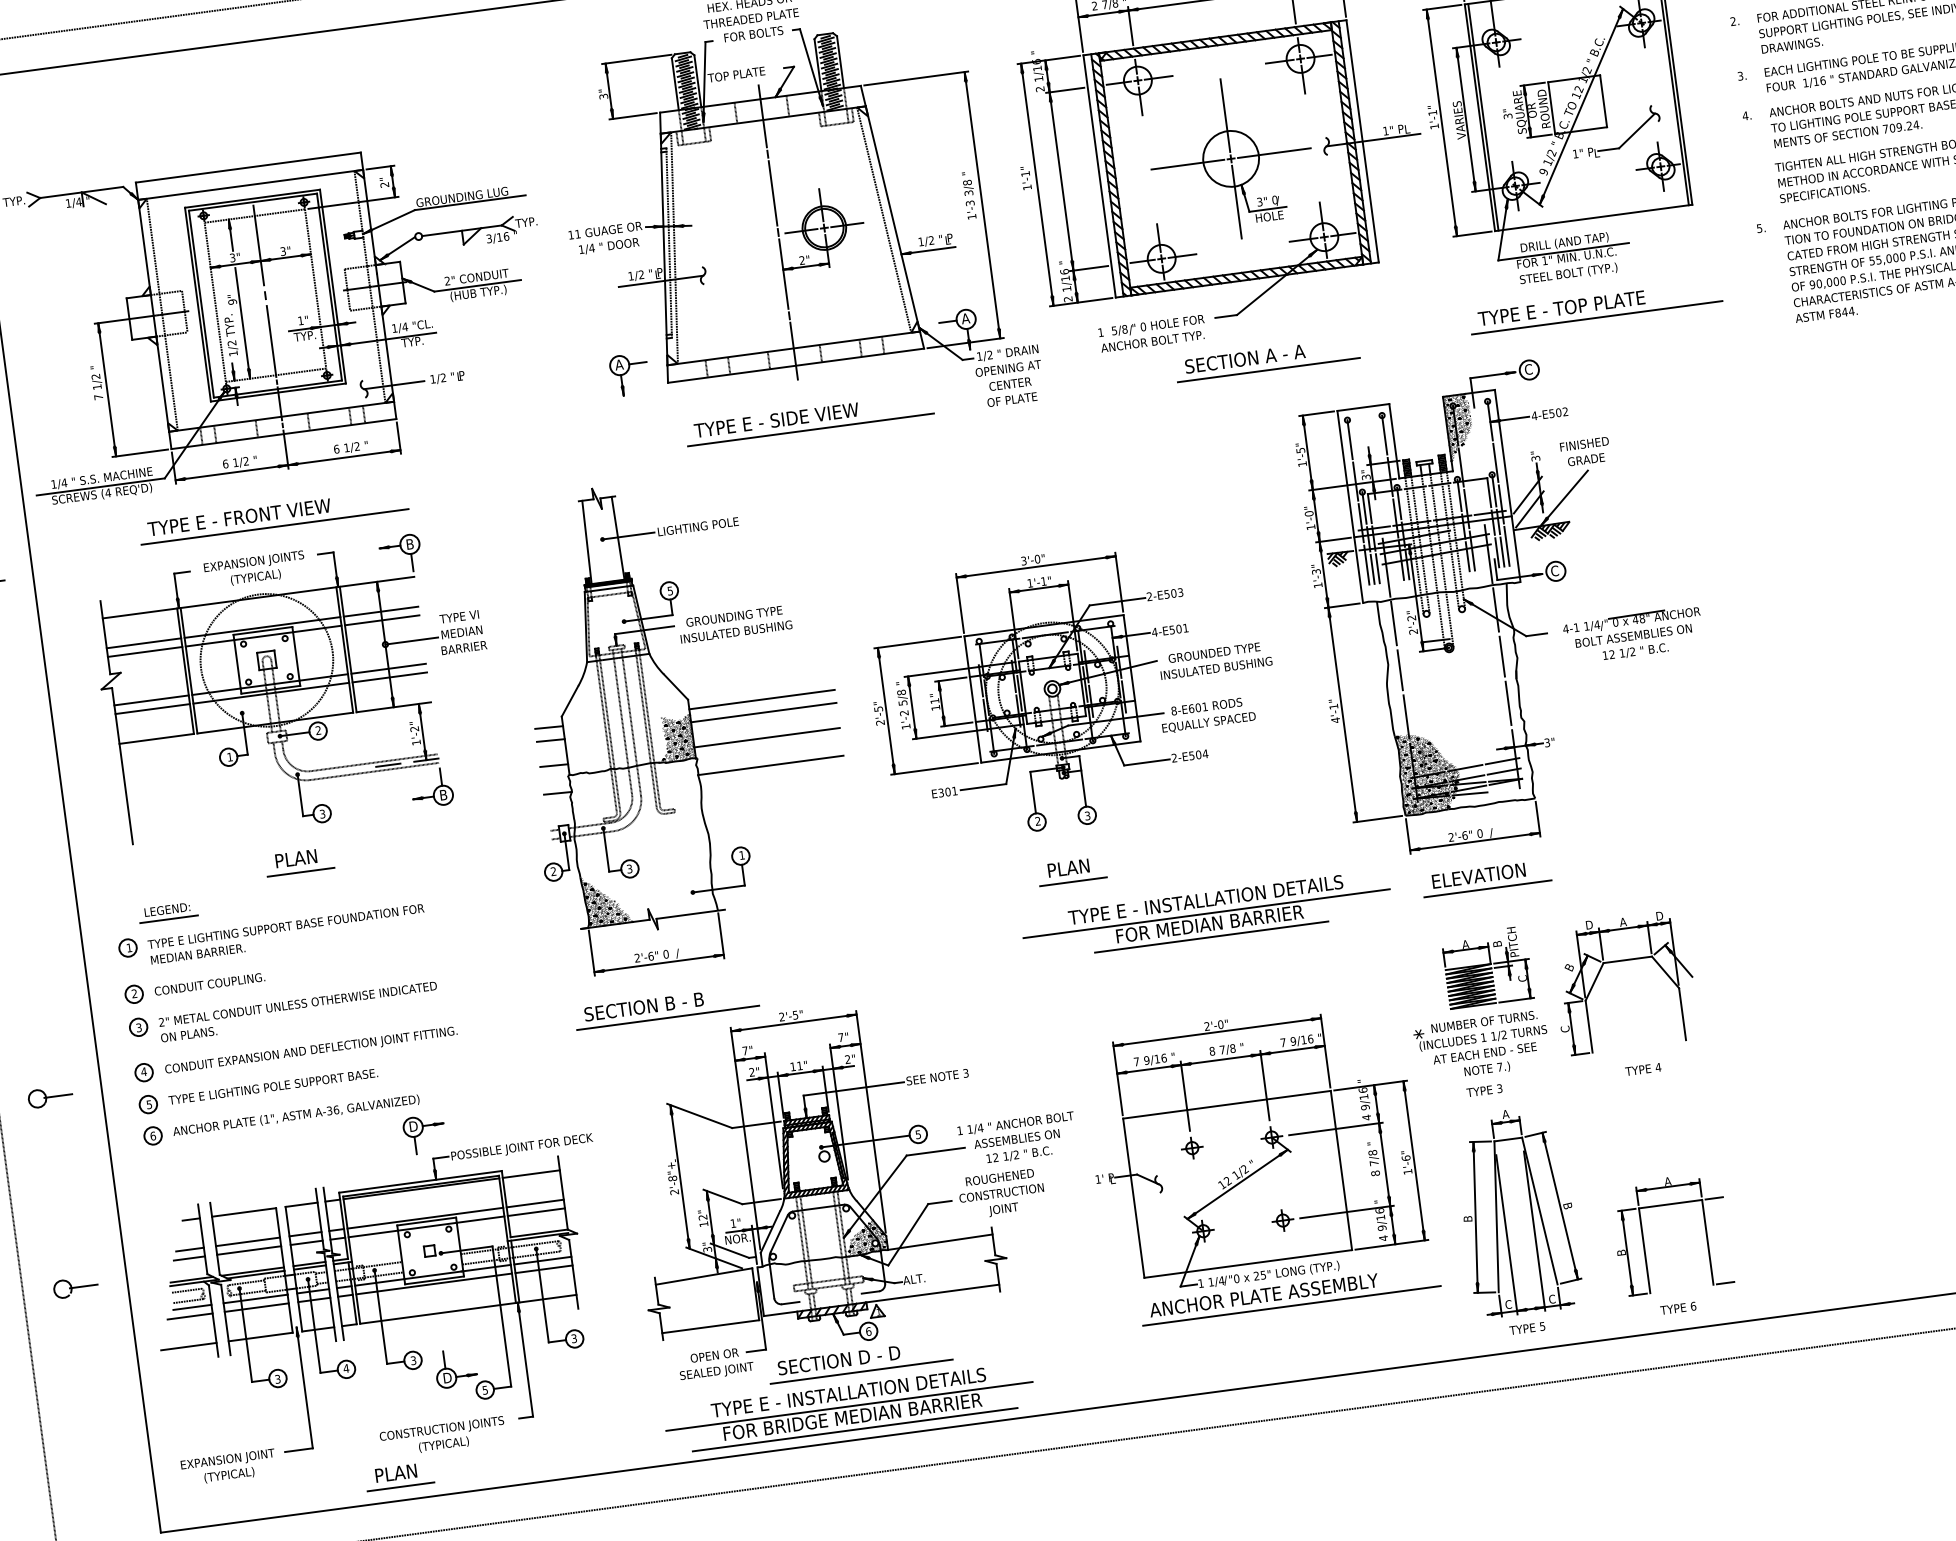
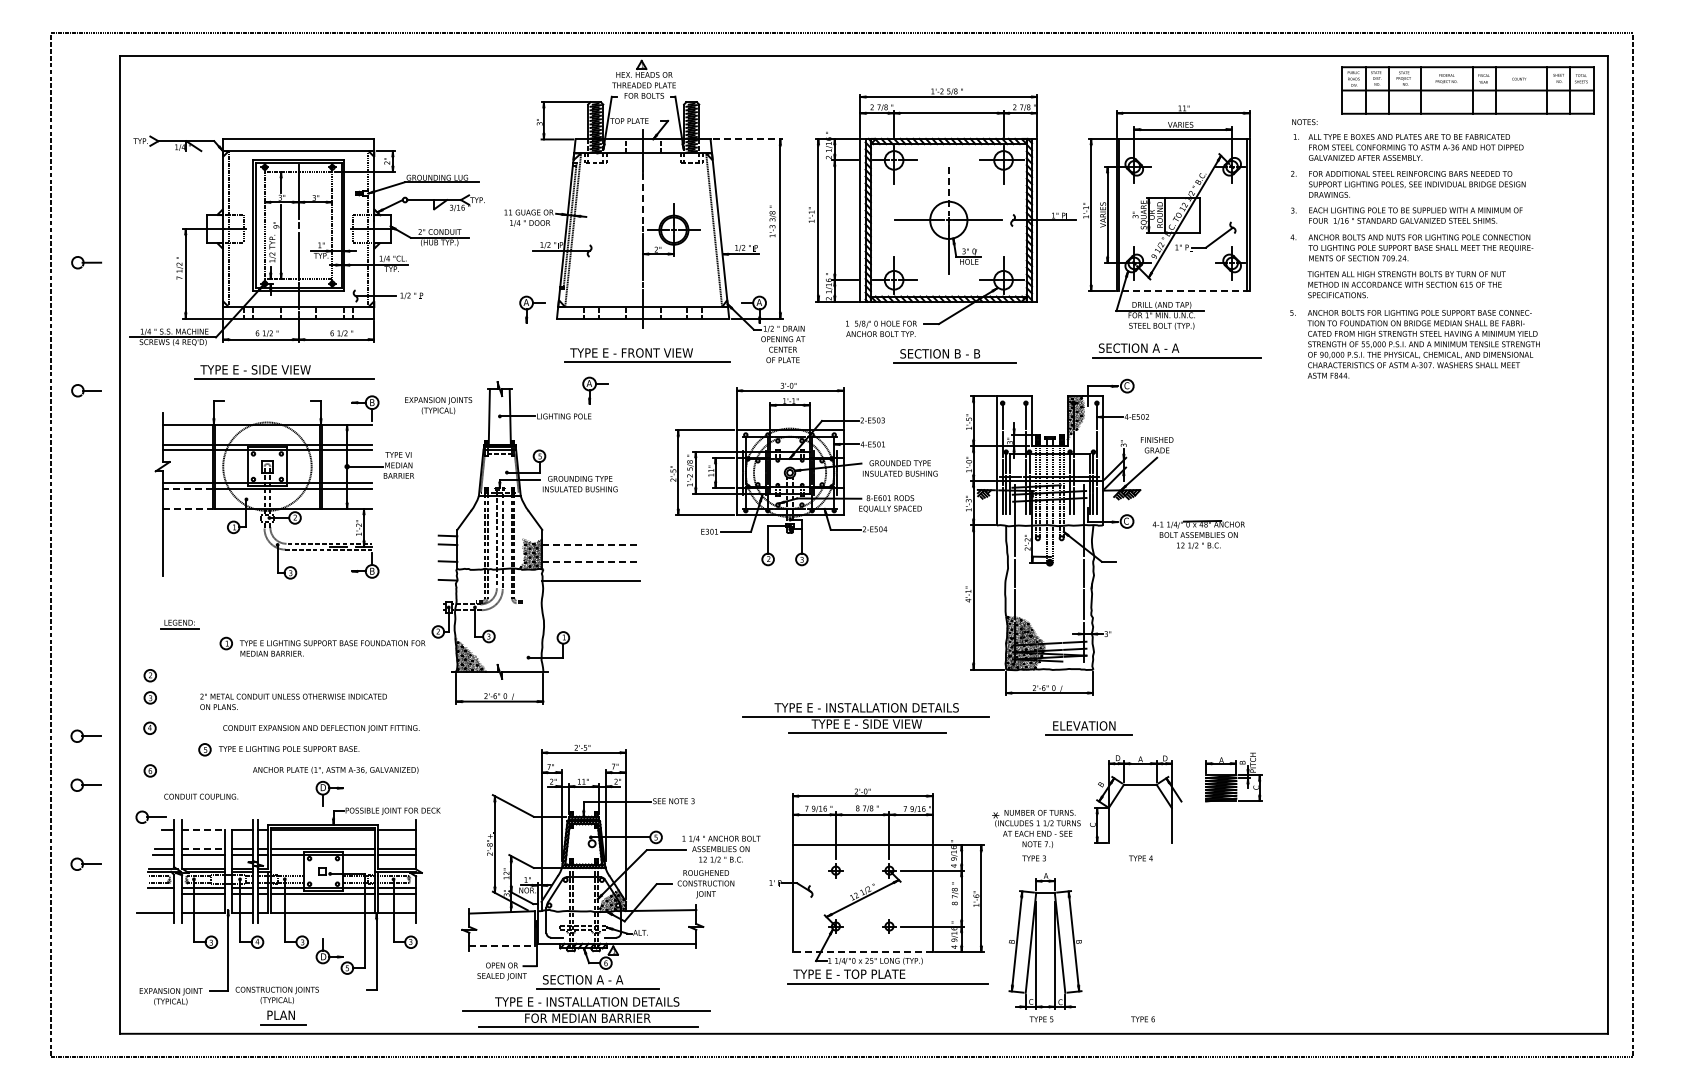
line: (915, 78) -> (747, 139), solid -> dashed
line: (1224, 116) -> (948, 191), solid -> dashed
line: (773, 192) -> (643, 202), solid -> dashed
line: (1592, 218) -> (1182, 291), solid -> dashed
text: (1560, 307) -> (1153, 347), TYPE E - TOP PLATE -> SECTION A - A
text: (1285, 353) -> (967, 353), SECTION A - A -> SECTION B - B
text: (822, 413) -> (656, 352), TYPE E - SIDE VIEW -> TYPE E - FRONT VIEW
part: (739, 481) -> (595, 390), added
text: (277, 511) -> (287, 369), TYPE E - FRONT VIEW -> TYPE E - SIDE VIEW
text: (254, 569) -> (438, 405), moved
part: (1633, 635) -> (1198, 534), moved
part: (1072, 688) -> (803, 474), moved
line: (762, 699) -> (591, 536), removed
line: (152, 708) -> (187, 488), solid -> dashed
line: (764, 713) -> (591, 545), solid -> dashed
line: (767, 737) -> (591, 561), solid -> dashed
line: (157, 738) -> (188, 508), solid -> dashed
part: (299, 861) -> (271, 602), removed
part: (1071, 871) -> (780, 677), removed
part: (1485, 878) -> (1088, 728), moved
text: (1208, 923) -> (866, 723), FOR MEDIAN BARRIER -> TYPE E - SIDE VIEW
part: (271, 933) -> (322, 646), moved
part: (1486, 967) -> (1233, 777), moved
text: (210, 983) -> (201, 796), moved
part: (665, 1007) -> (500, 731), removed
text: (298, 1011) -> (293, 701), moved
text: (311, 1050) -> (321, 728), moved
part: (257, 1089) -> (278, 749), moved
text: (296, 1116) -> (335, 770), moved
part: (59, 1168) -> (85, 784), added
part: (162, 1203) -> (150, 816), added
line: (243, 1212) -> (203, 829), solid -> dashed
part: (1643, 1237) -> (1126, 969), removed
line: (247, 1242) -> (203, 849), solid -> dashed
line: (1248, 1264) -> (862, 952), solid -> dashed
text: (1262, 1294) -> (869, 973), ANCHOR PLATE ASSEMBLY -> TYPE E - TOP PLATE
line: (189, 1316) -> (158, 893), removed
line: (711, 1327) -> (502, 946), solid -> dashed
text: (878, 1354) -> (610, 979), SECTION D - D -> SECTION A - A
text: (852, 1415) -> (587, 1017), FOR BRIDGE MEDIAN BARRIER -> FOR MEDIAN BARRIER
text: (441, 1435) -> (276, 994), moved

